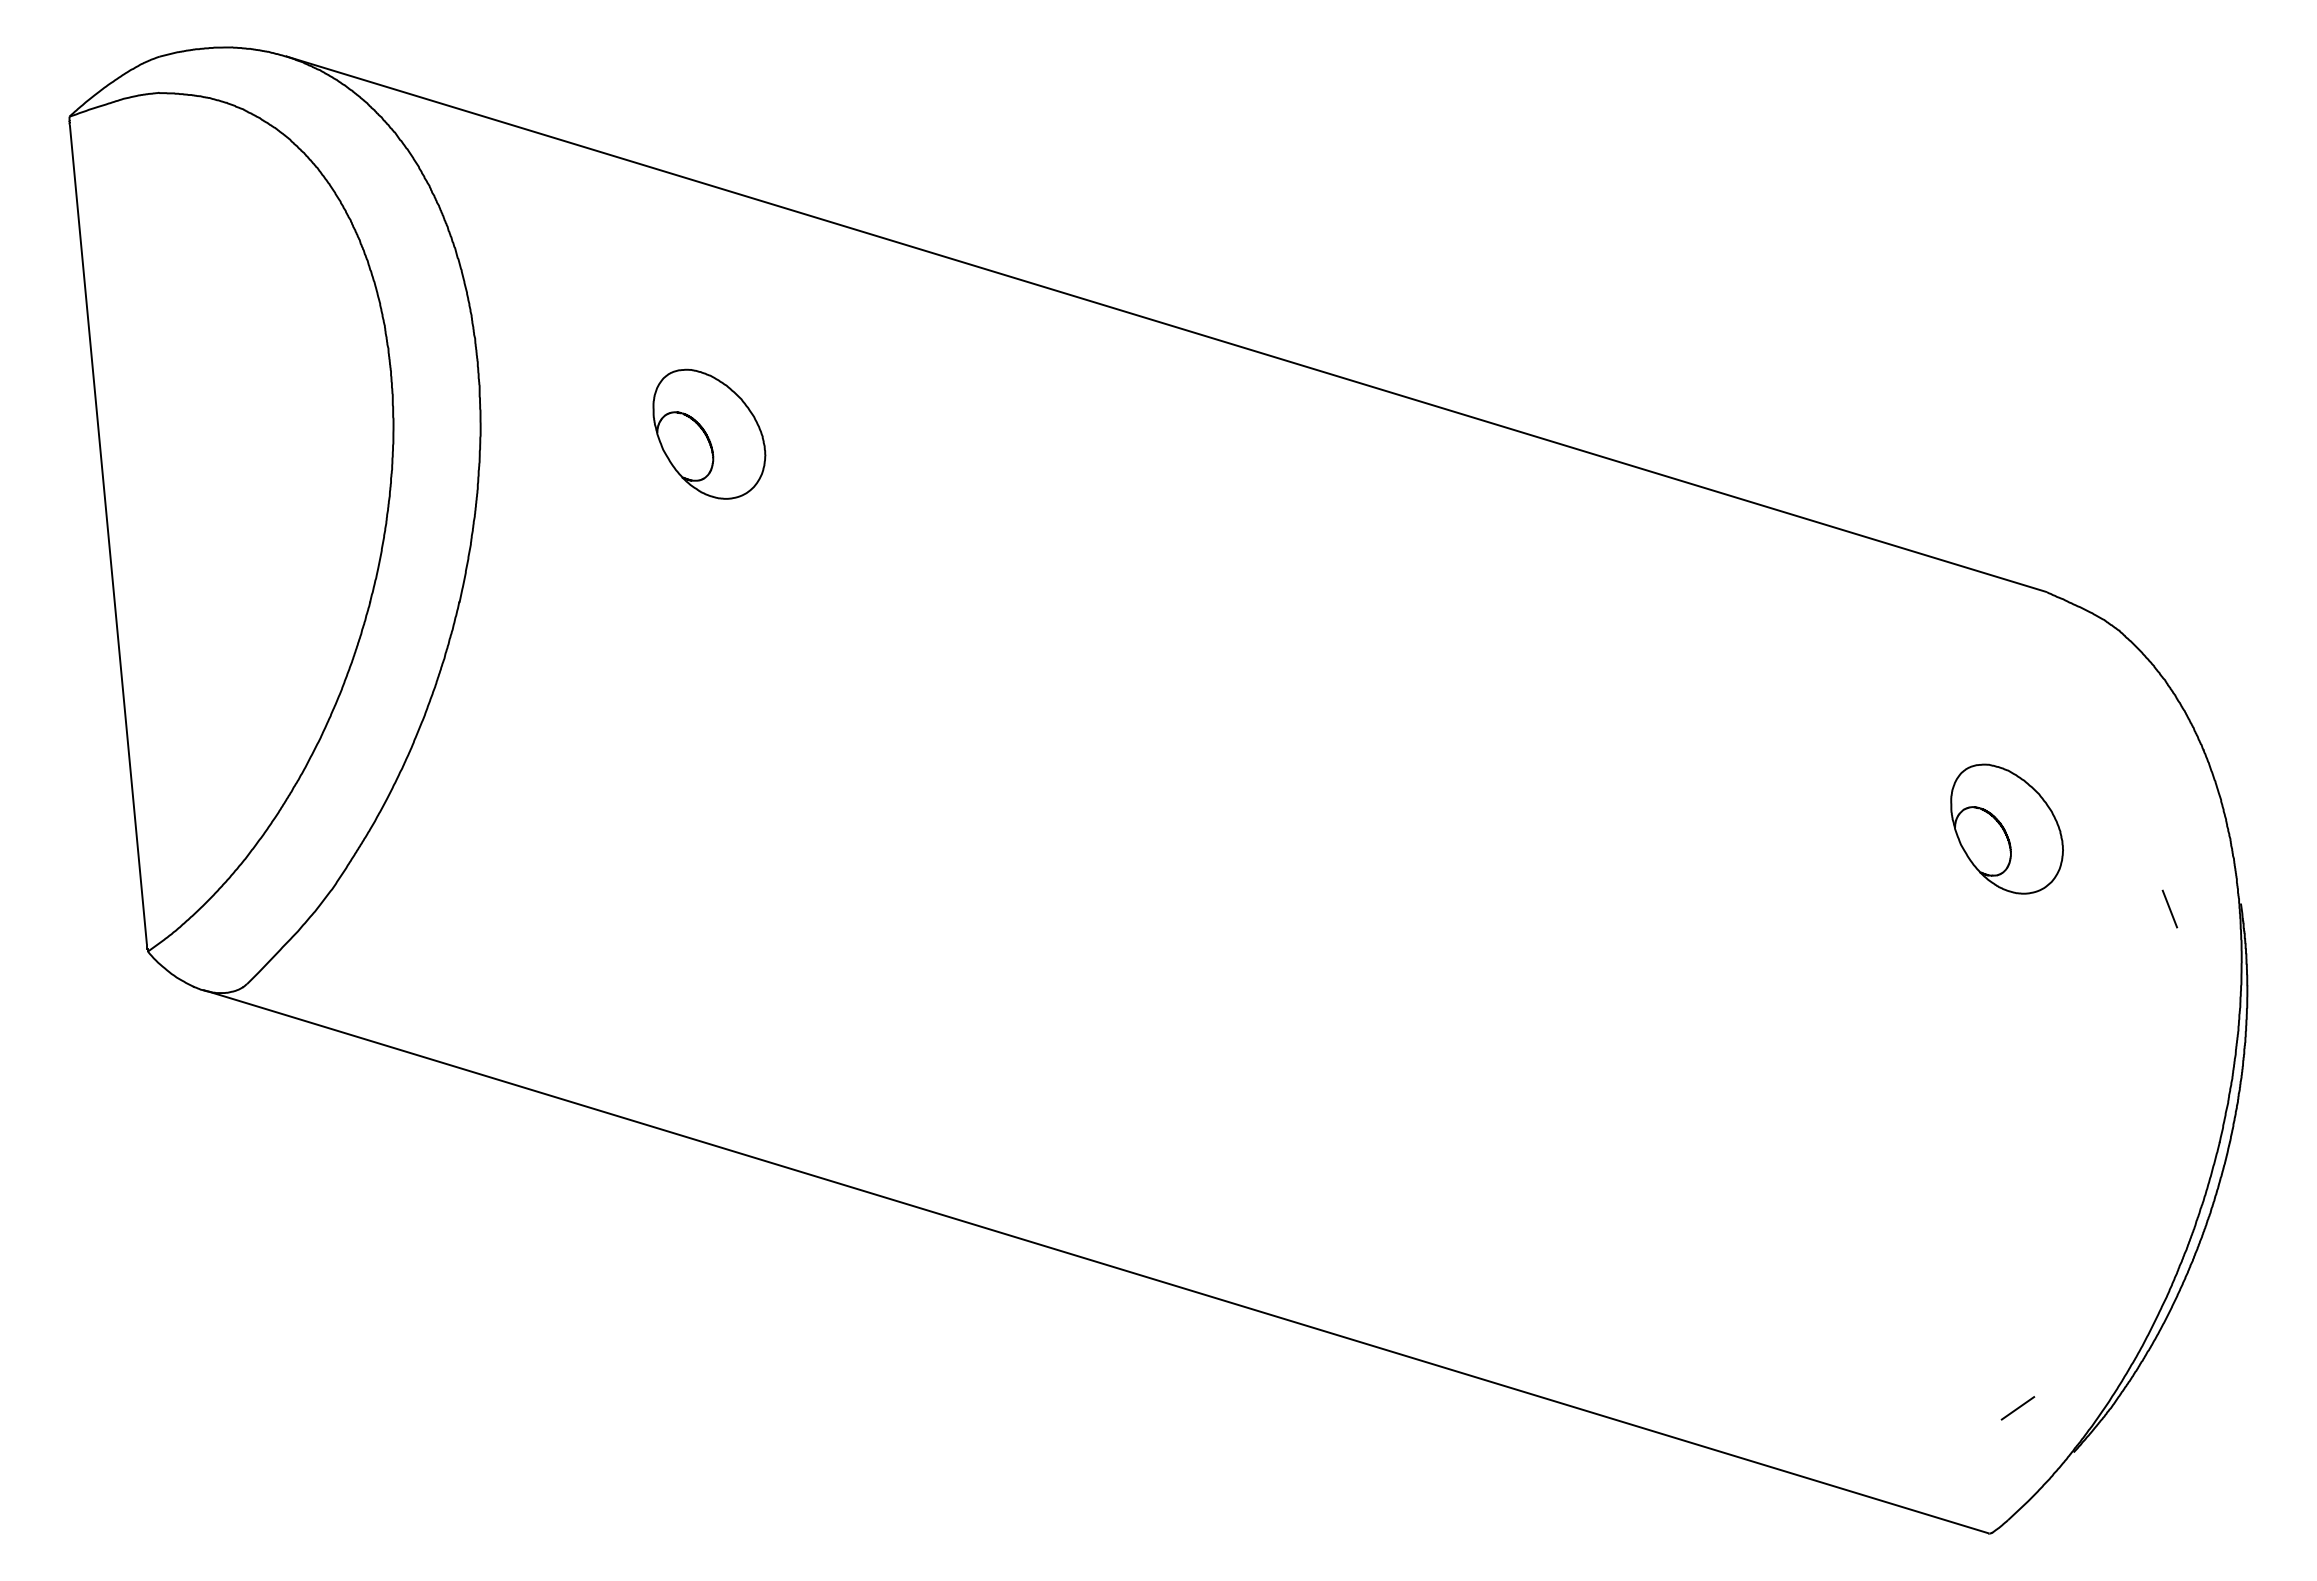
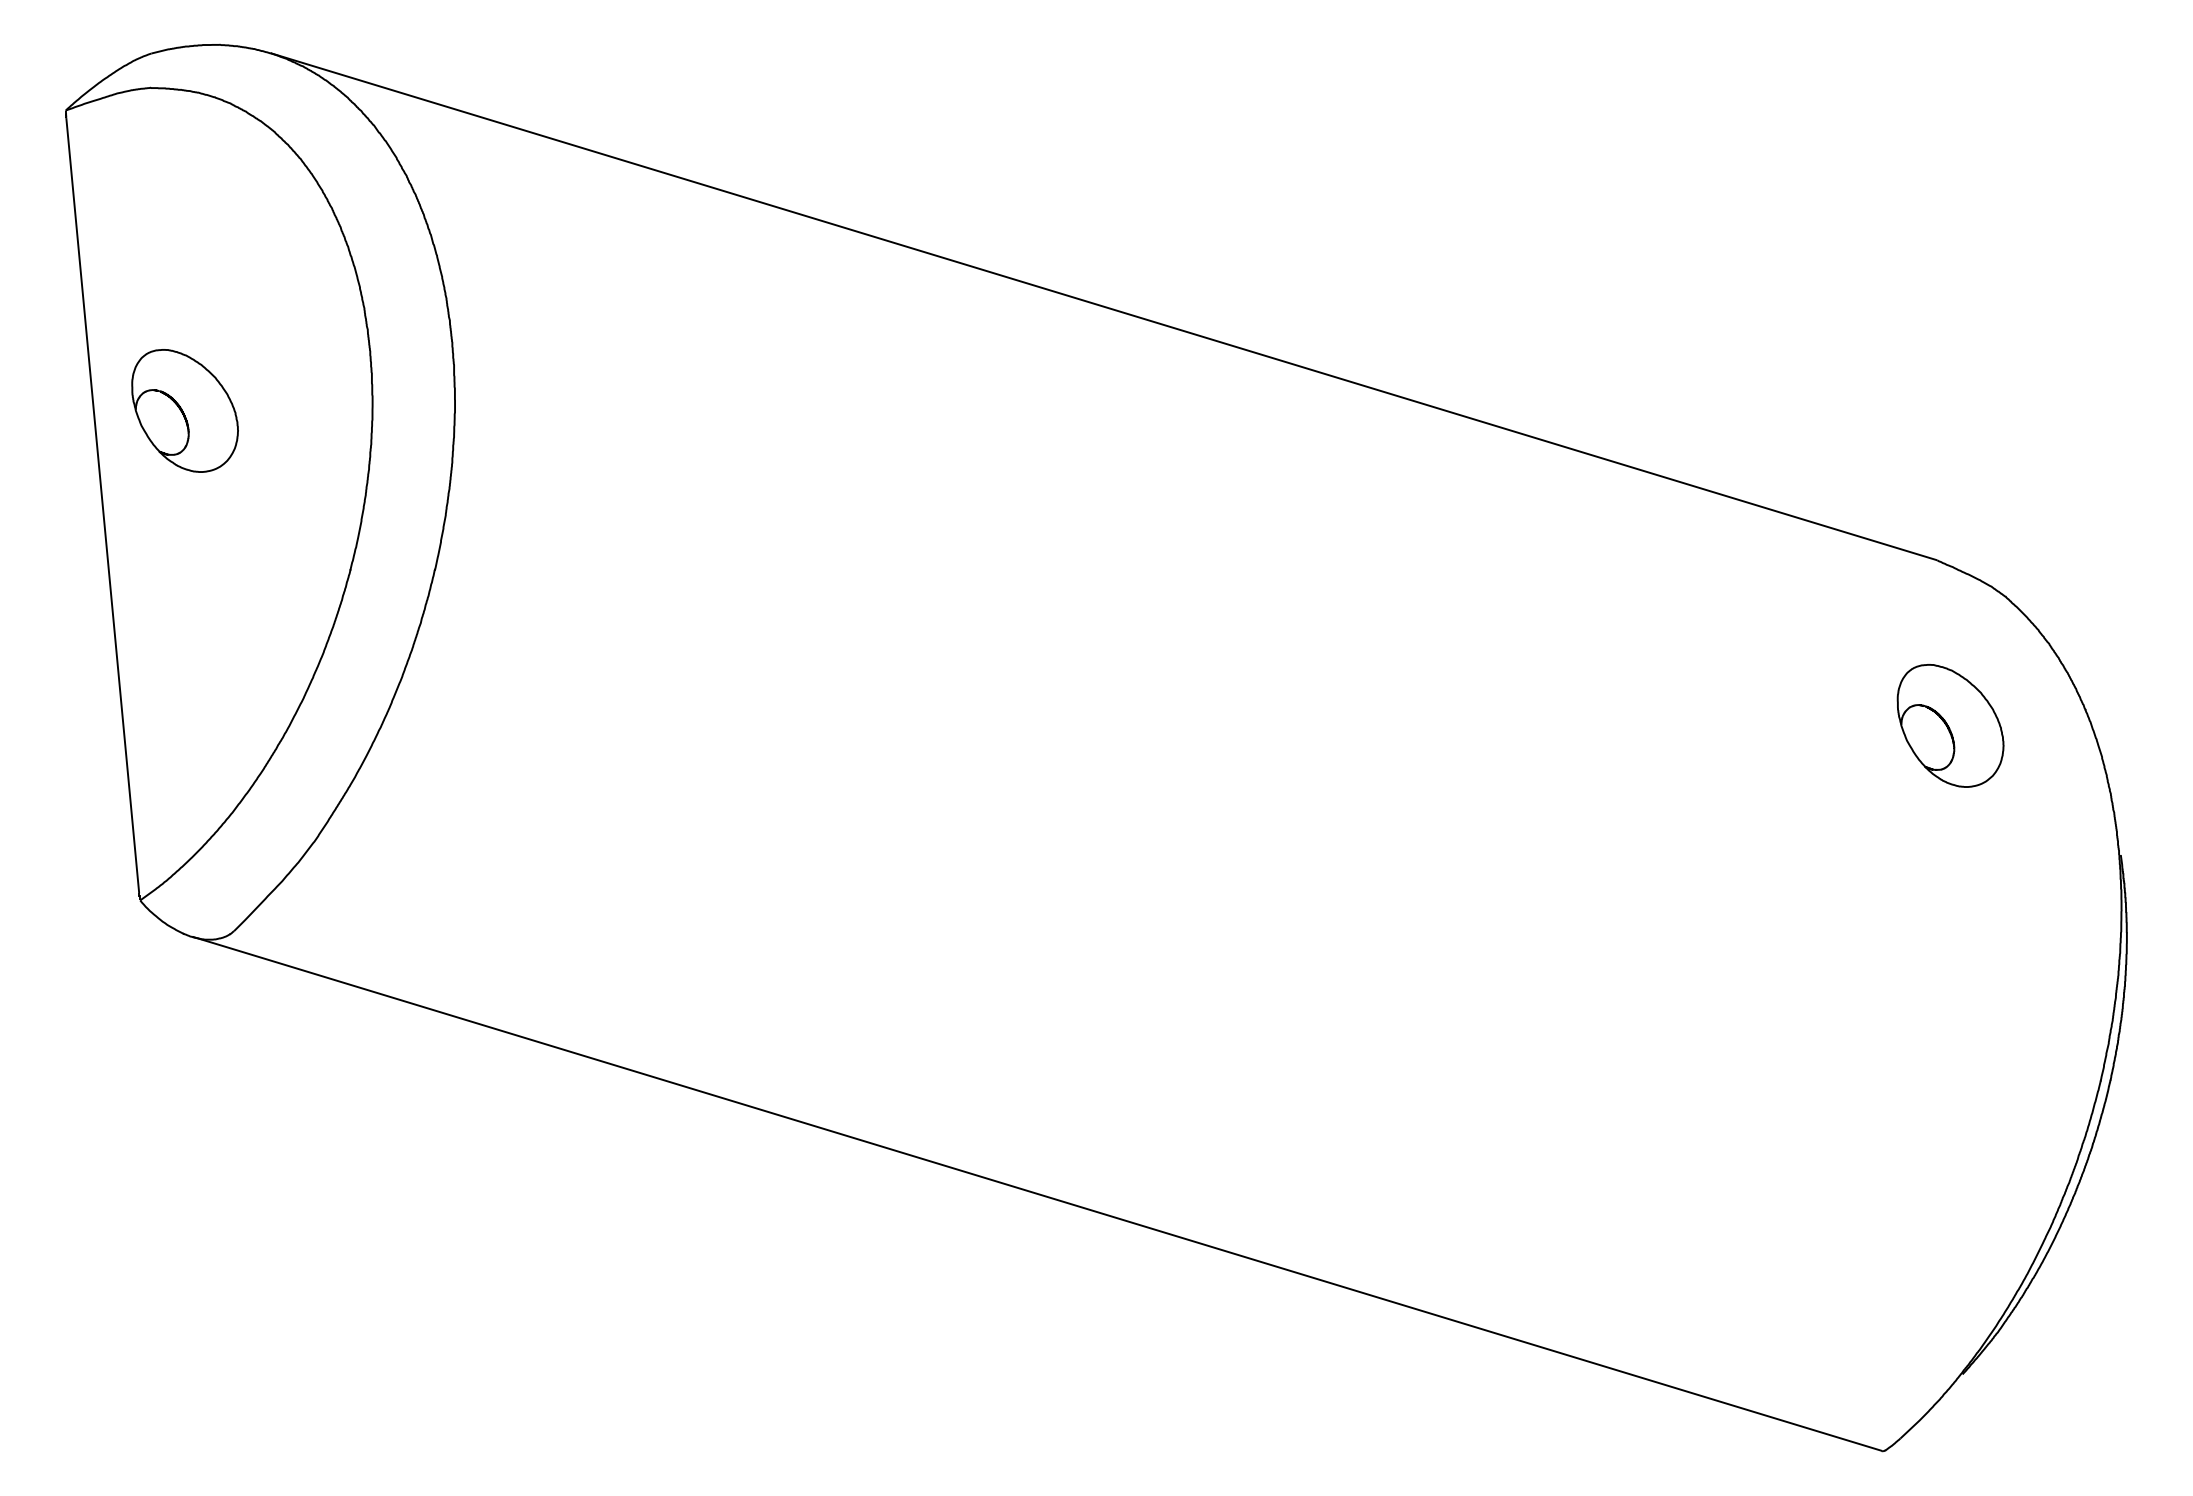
part: (709, 433) -> (185, 410), moved
part: (2006, 828) -> (1950, 725), moved
line: (2169, 908) -> (2053, 859), removed
line: (2017, 1408) -> (1909, 1332), removed

